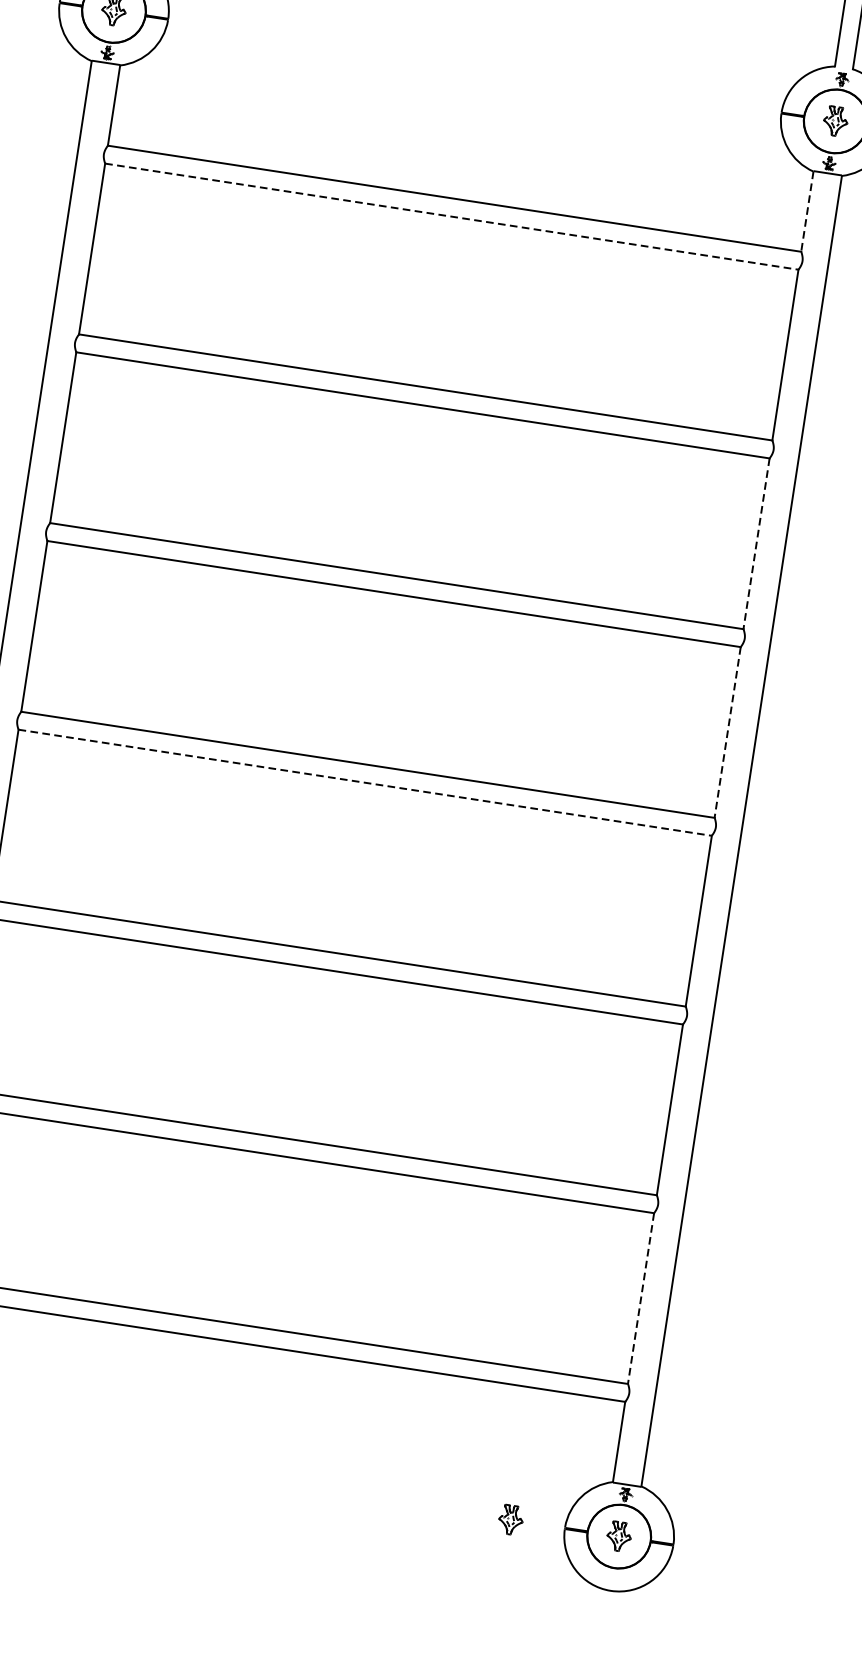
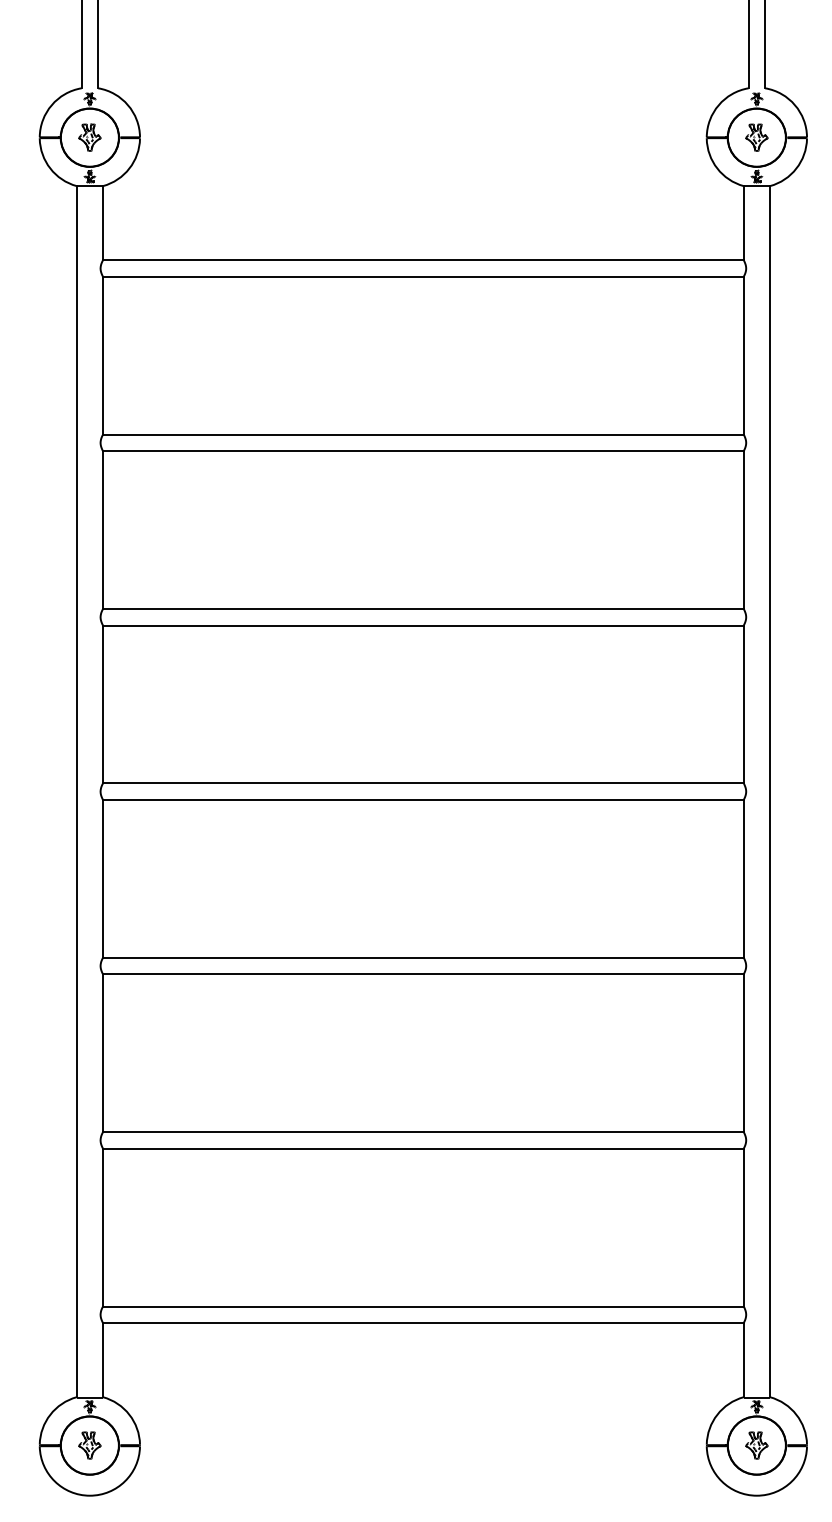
line: (807, 211) -> (743, 223), dashed -> solid
line: (452, 216) -> (423, 276), dashed -> solid
line: (756, 544) -> (743, 530), dashed -> solid
line: (727, 732) -> (743, 704), dashed -> solid
line: (365, 782) -> (423, 799), dashed -> solid
line: (640, 1298) -> (743, 1227), dashed -> solid
part: (510, 1519) -> (656, 1445), removed

